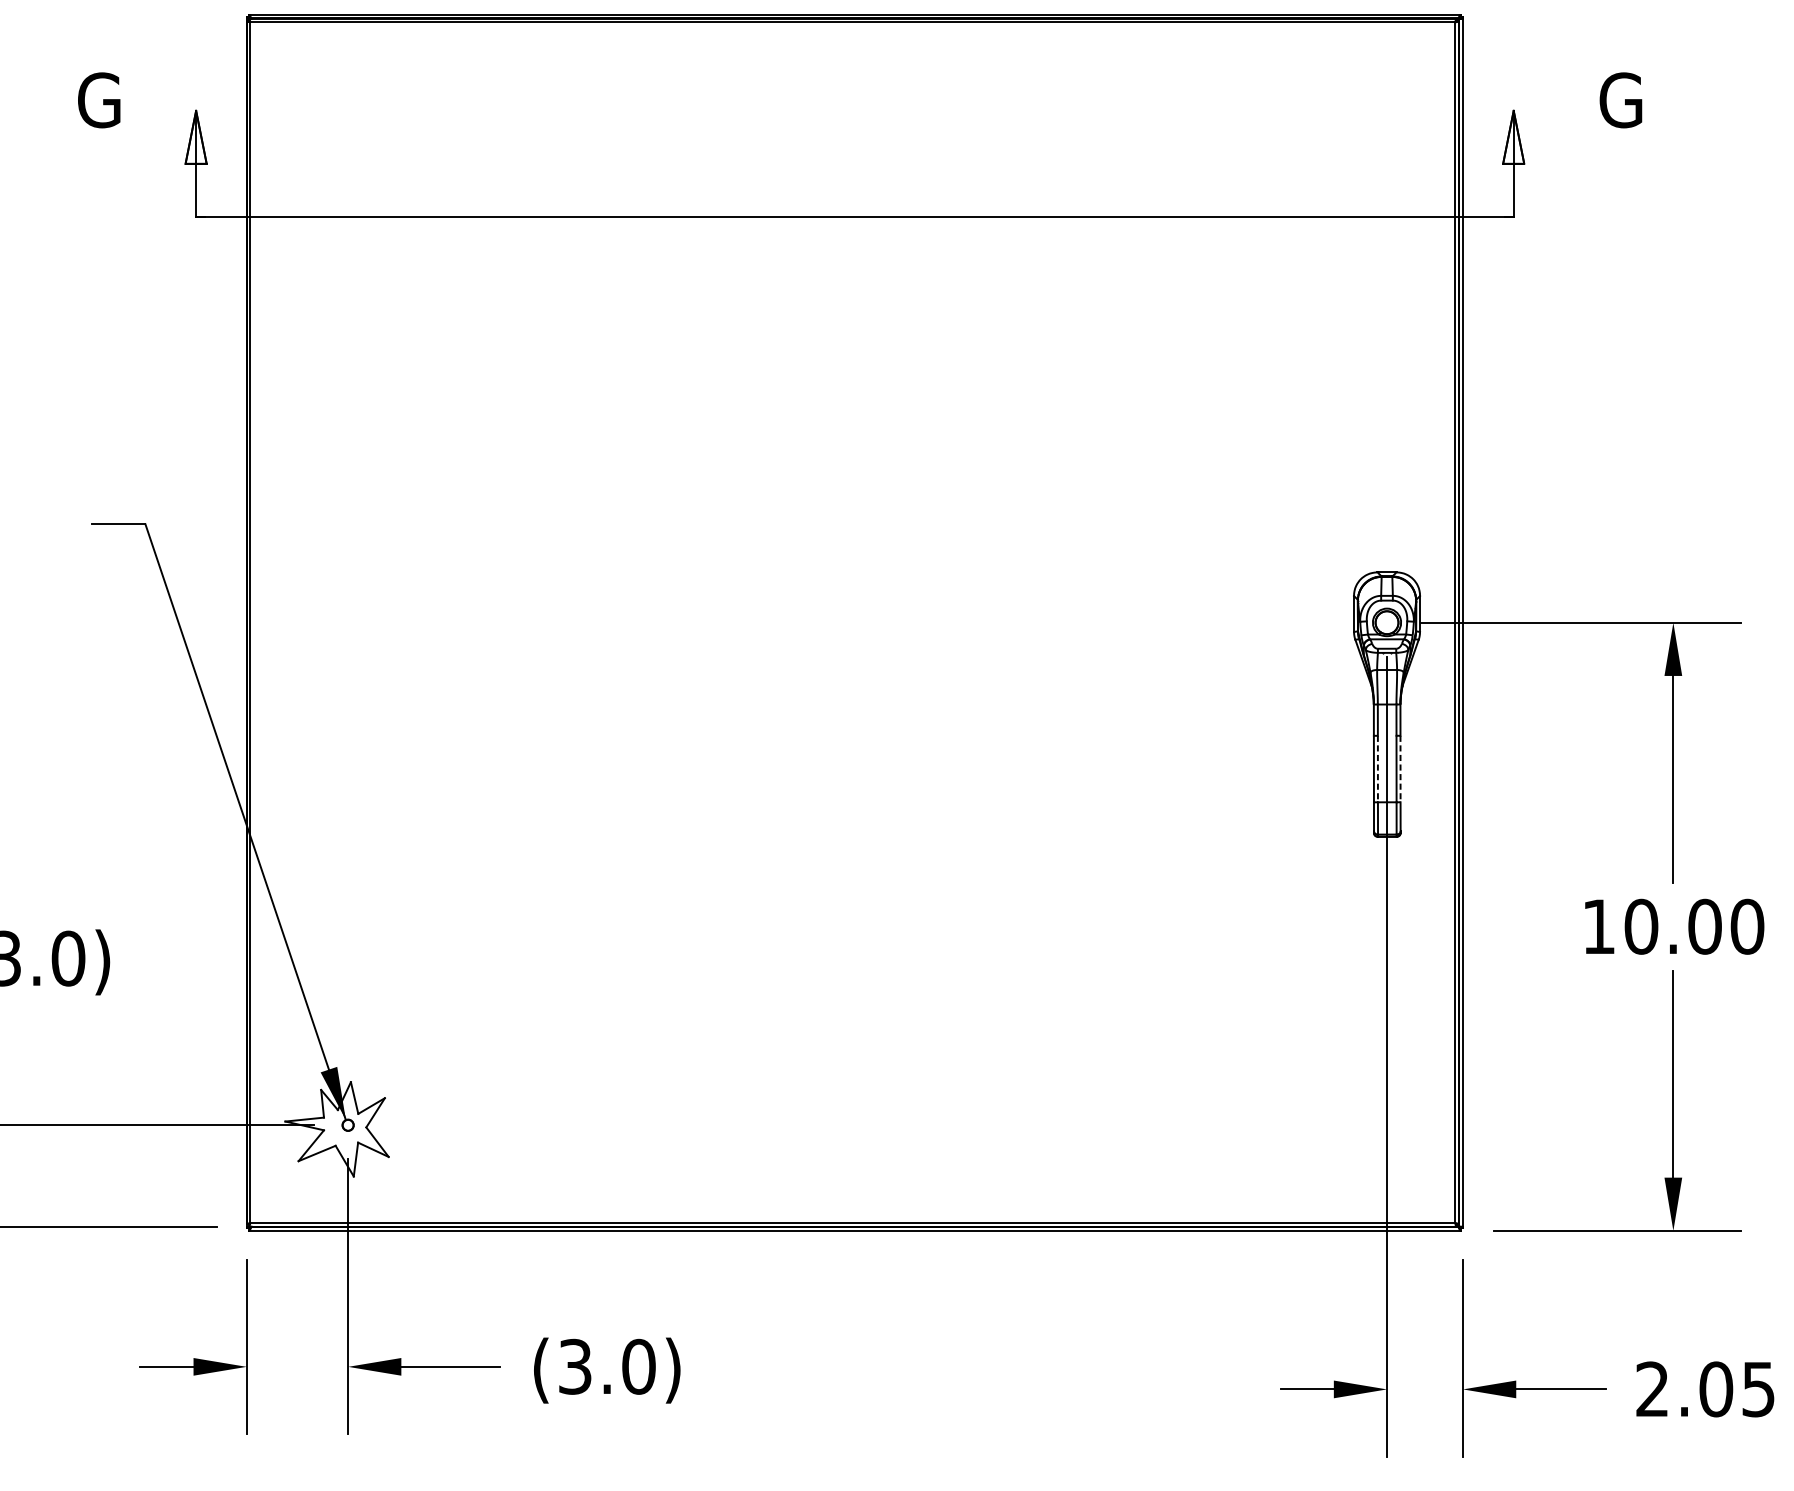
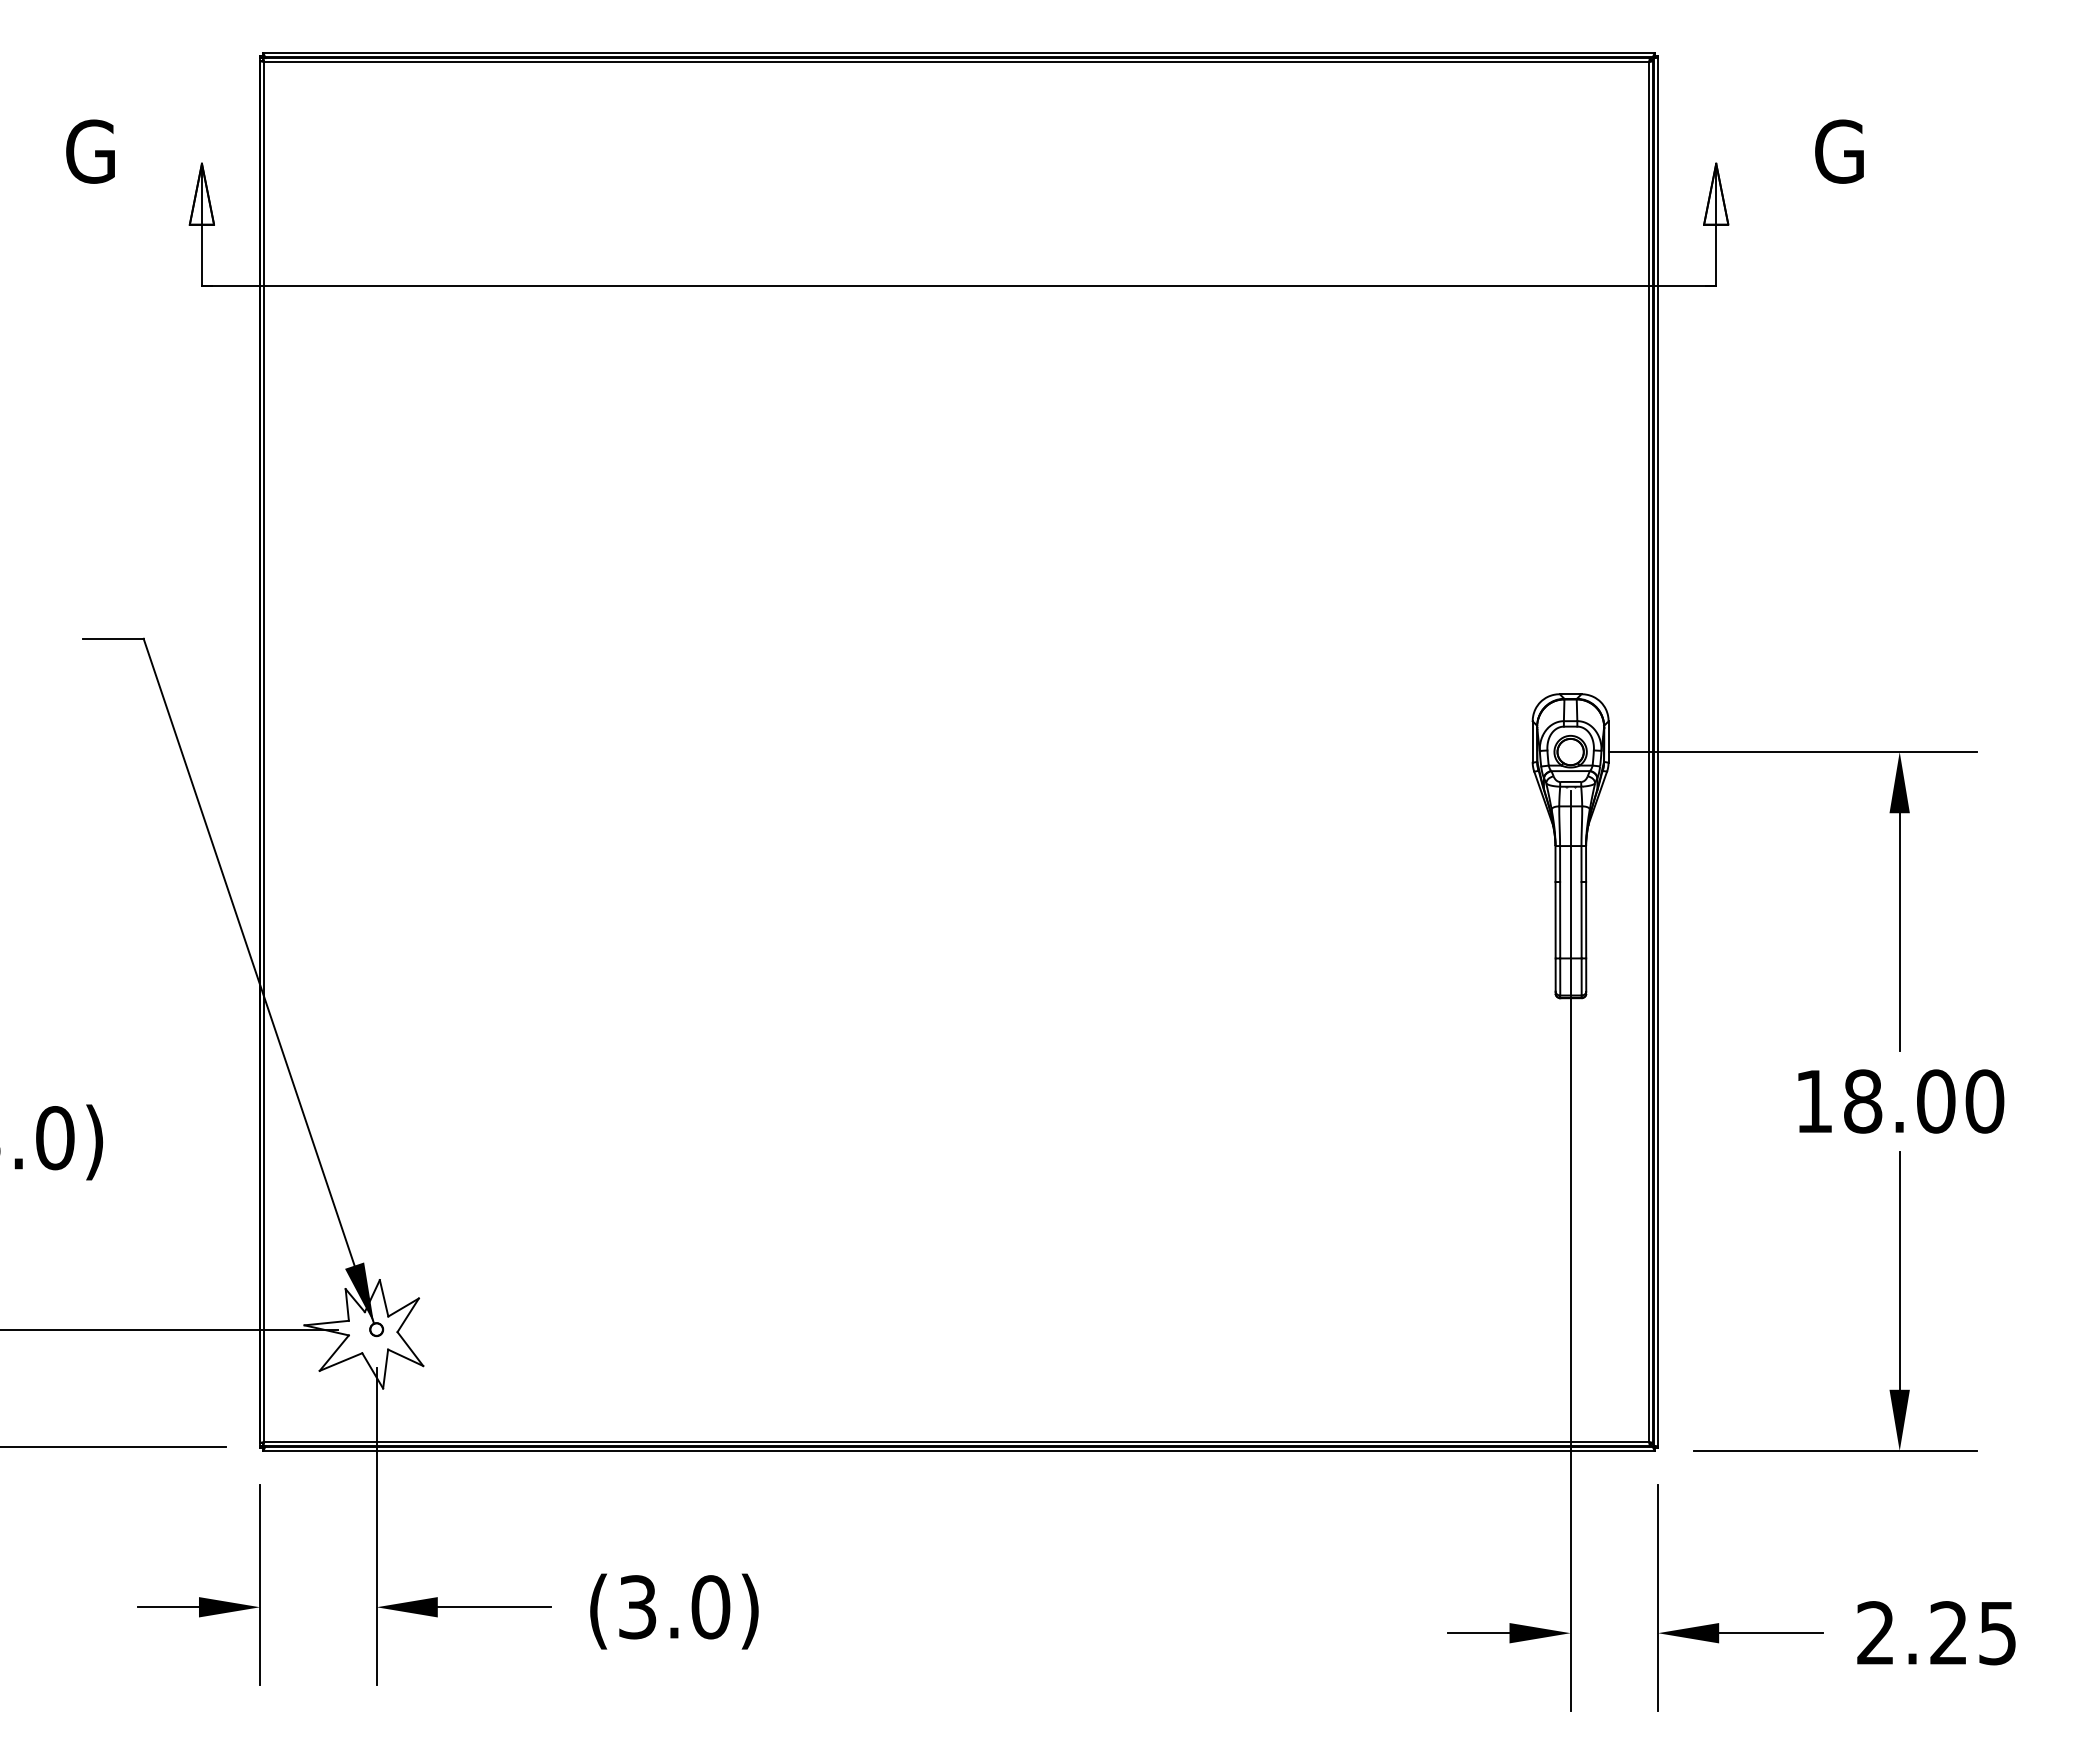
line: (1378, 769) -> (1560, 920), dashed -> solid
line: (1400, 769) -> (1586, 920), dashed -> solid
text: (1640, 926) -> (1862, 1101), 10.00 -> 18.00
text: (1715, 1389) -> (1948, 1633), 2.05 -> 2.25

